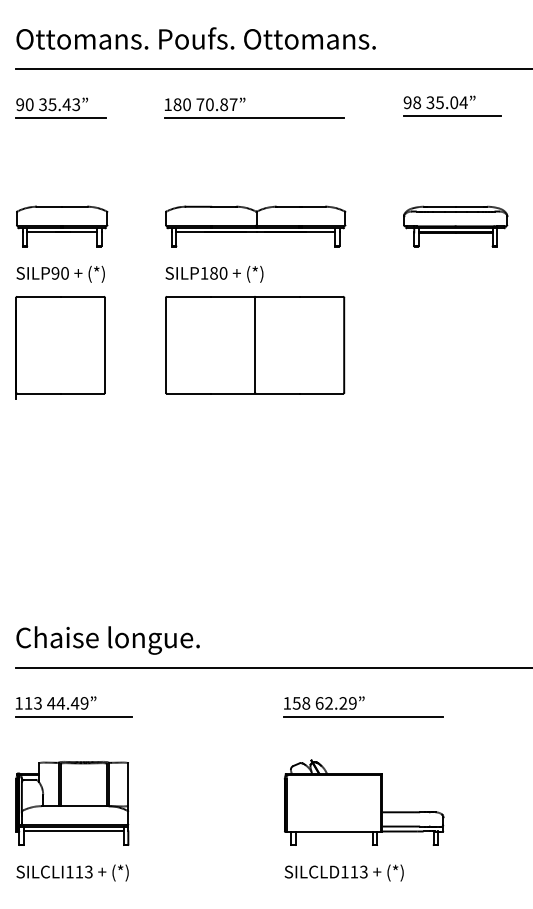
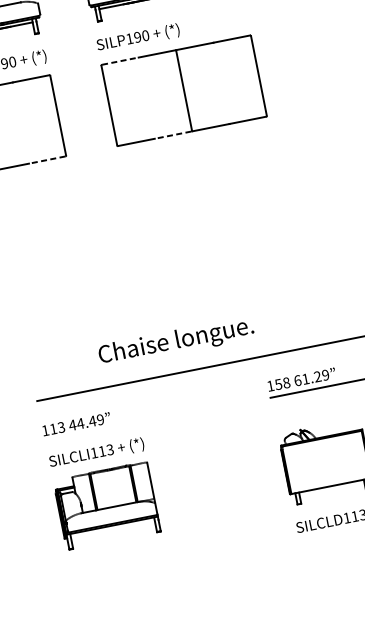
text: (213, 273) -> (137, 37), SILP180 -> SILP190
line: (188, 296) -> (120, 60), solid -> dashed
line: (82, 393) -> (47, 159), solid -> dashed
line: (232, 393) -> (173, 135), solid -> dashed
text: (107, 640) -> (175, 342), moved
text: (328, 703) -> (305, 379), 62.29 -> 61.29
line: (74, 716) -> (94, 432), removed
line: (73, 831) -> (112, 529), removed
text: (72, 872) -> (96, 452), moved

